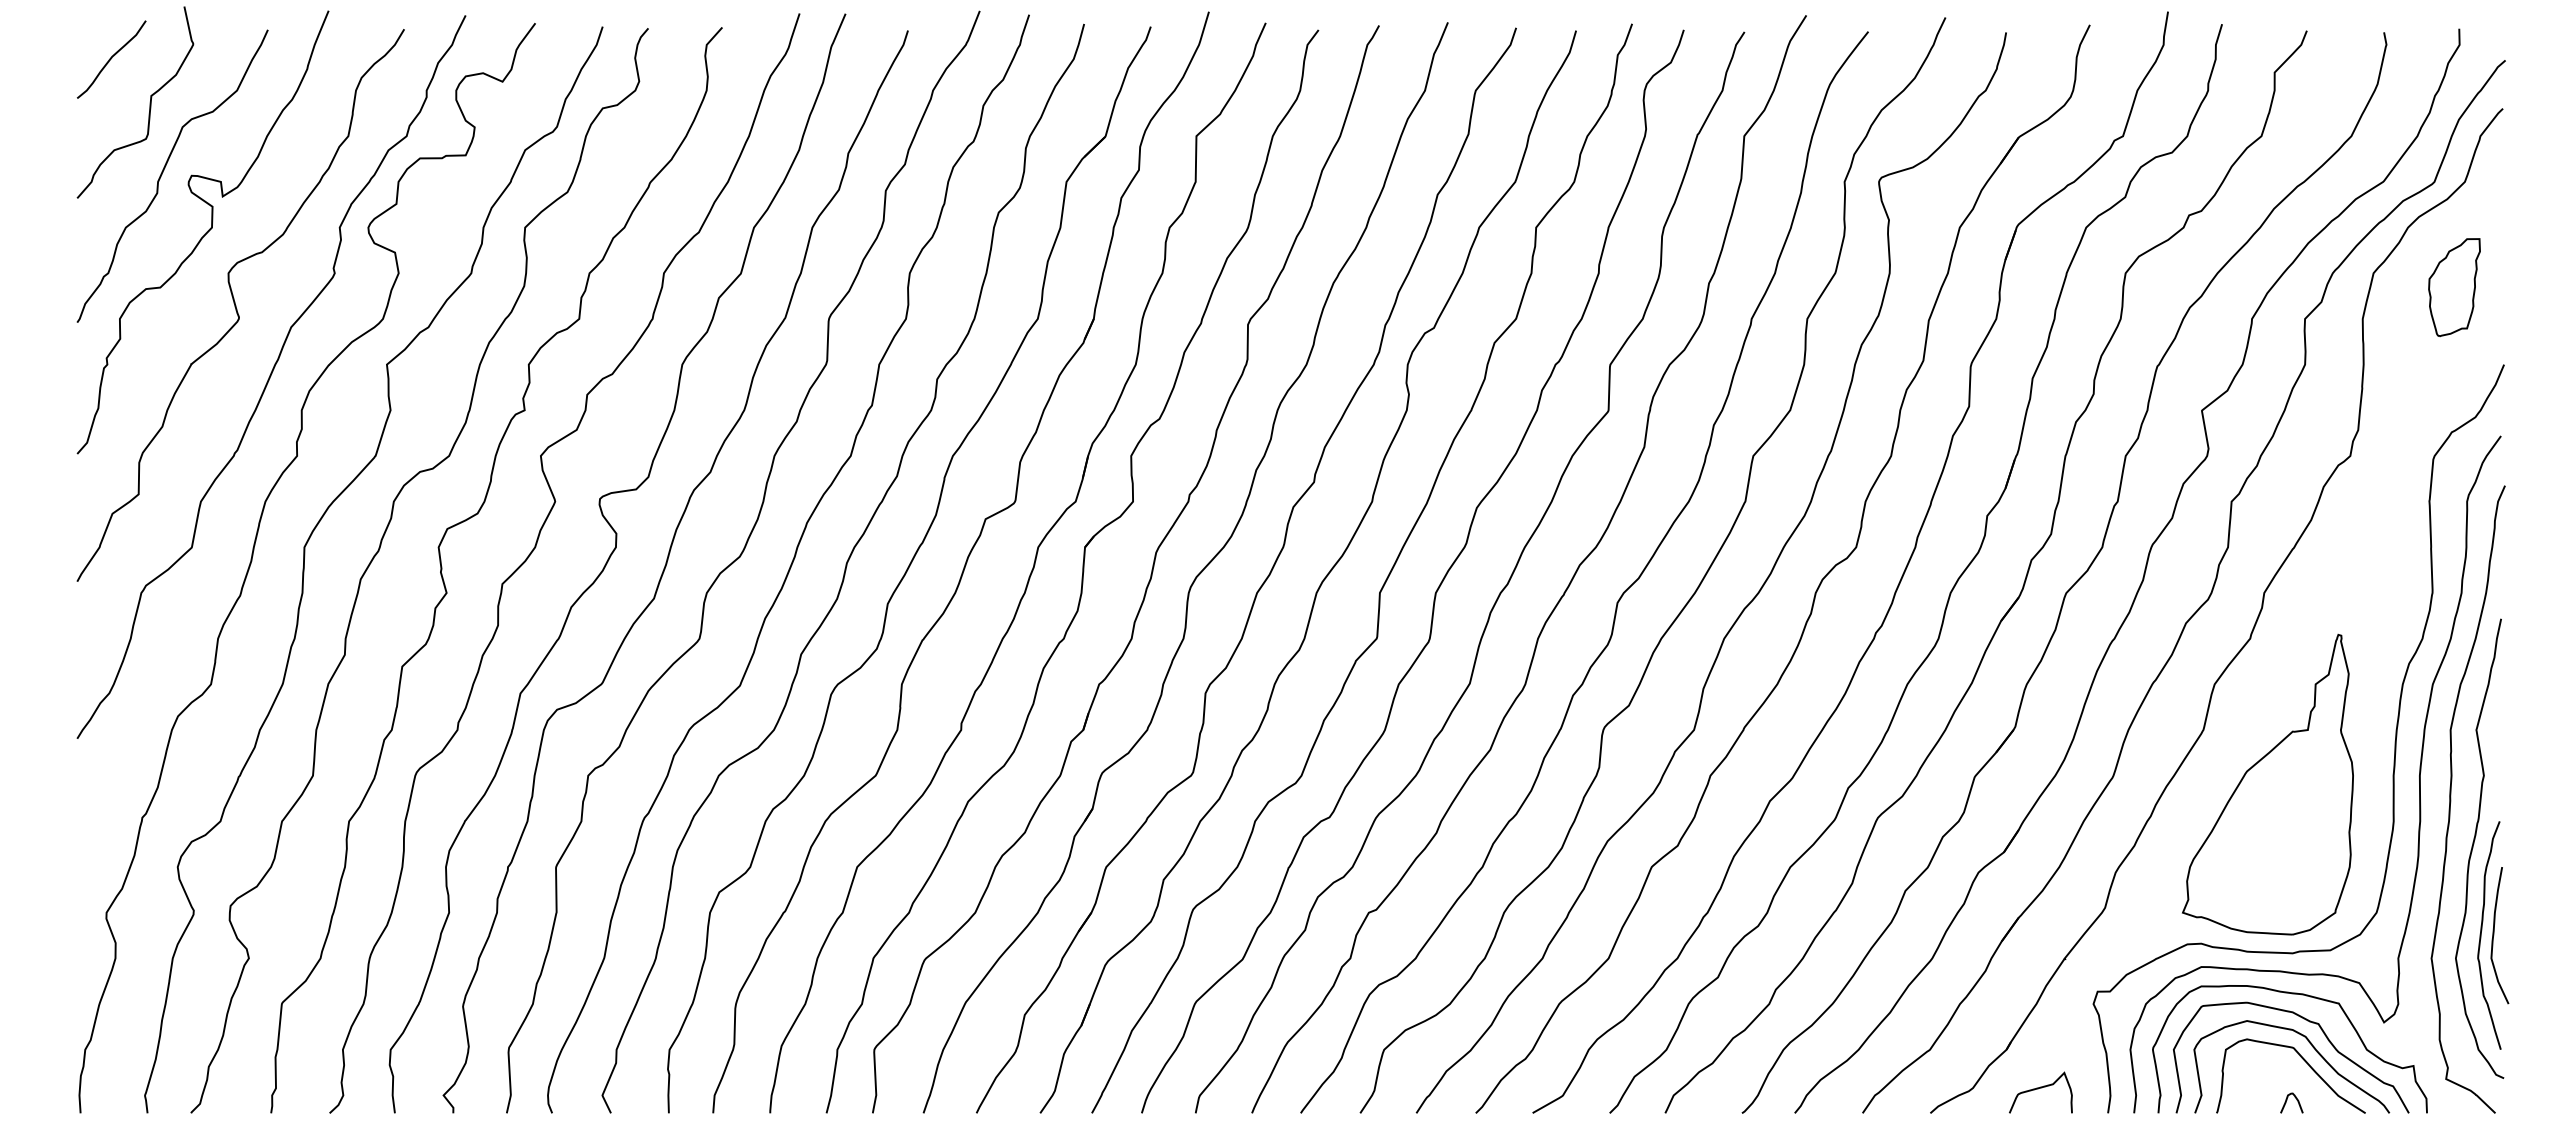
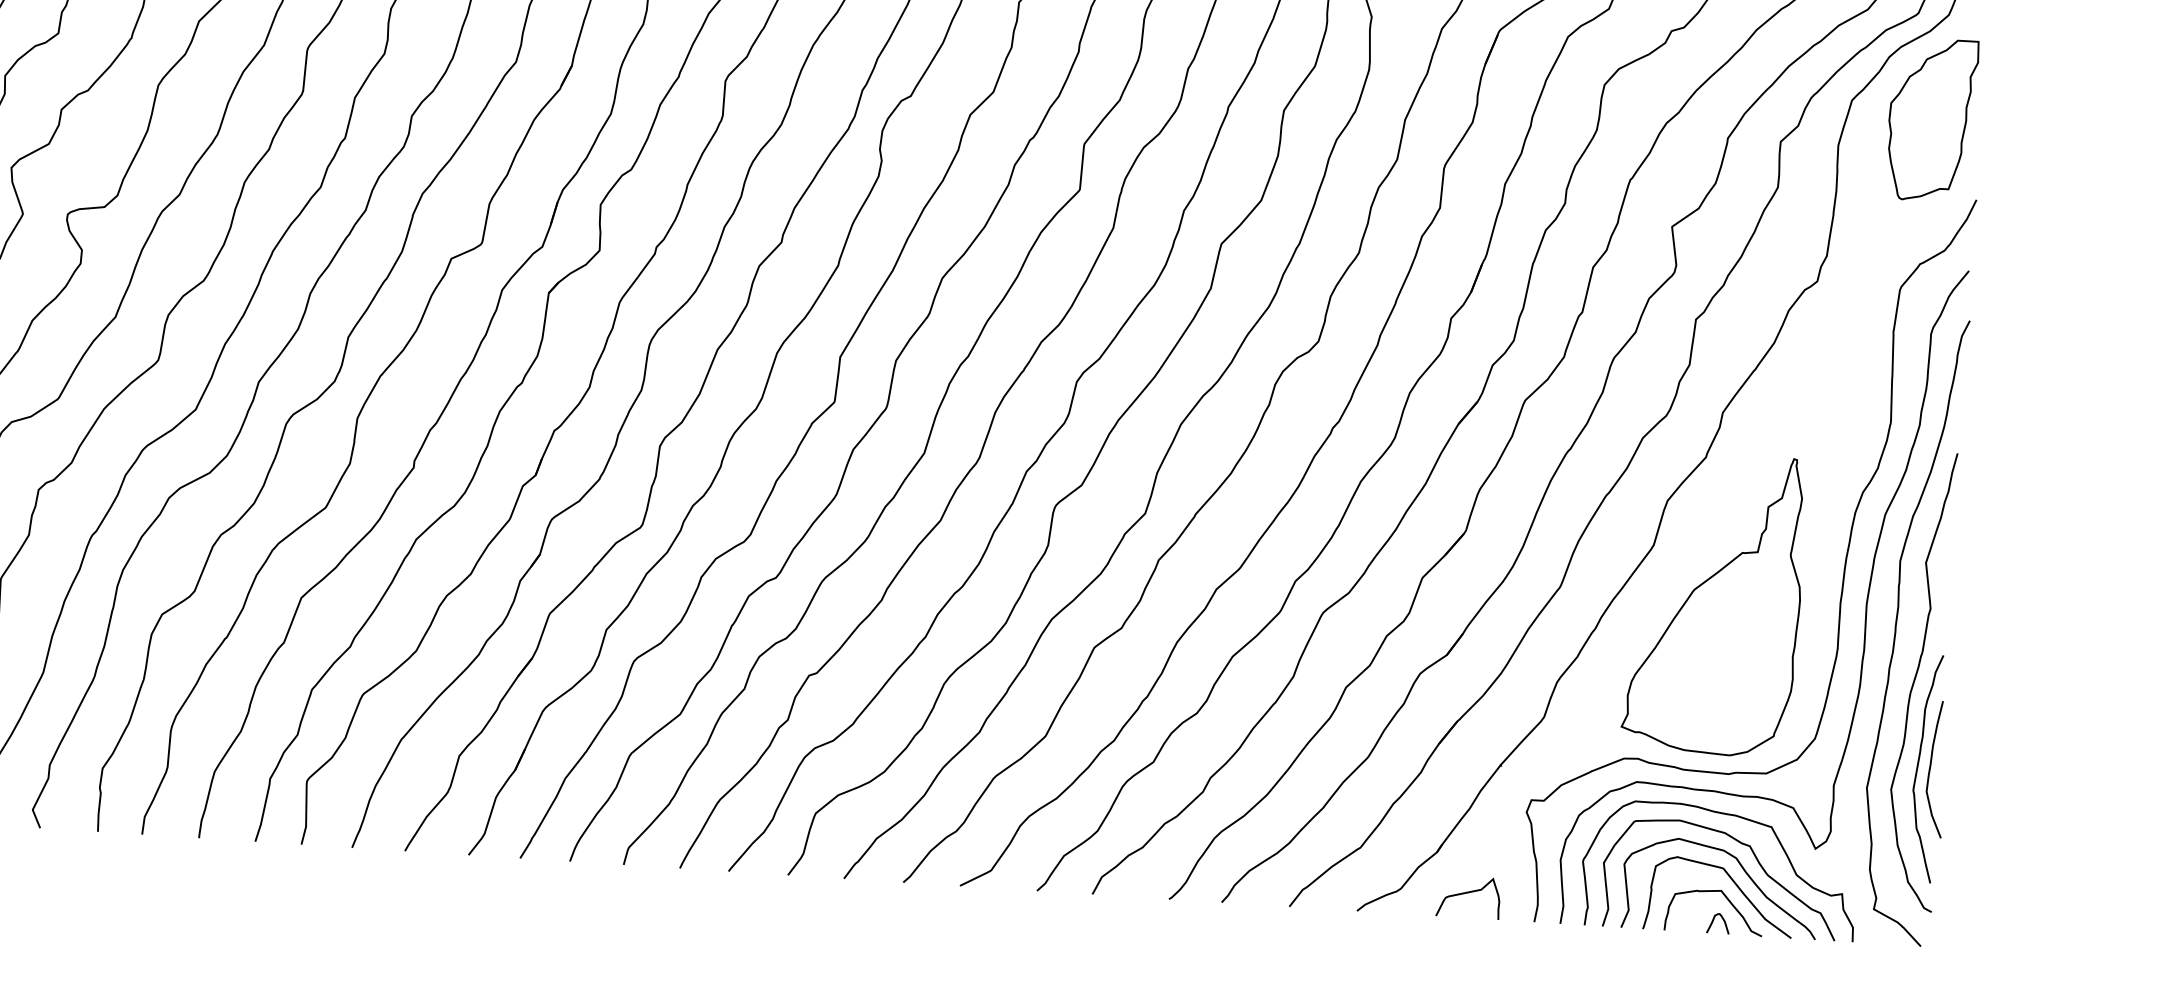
part: (2454, 287) -> (1931, 119), size x1.67
curve: (2298, 1078) -> (1726, 899), added

